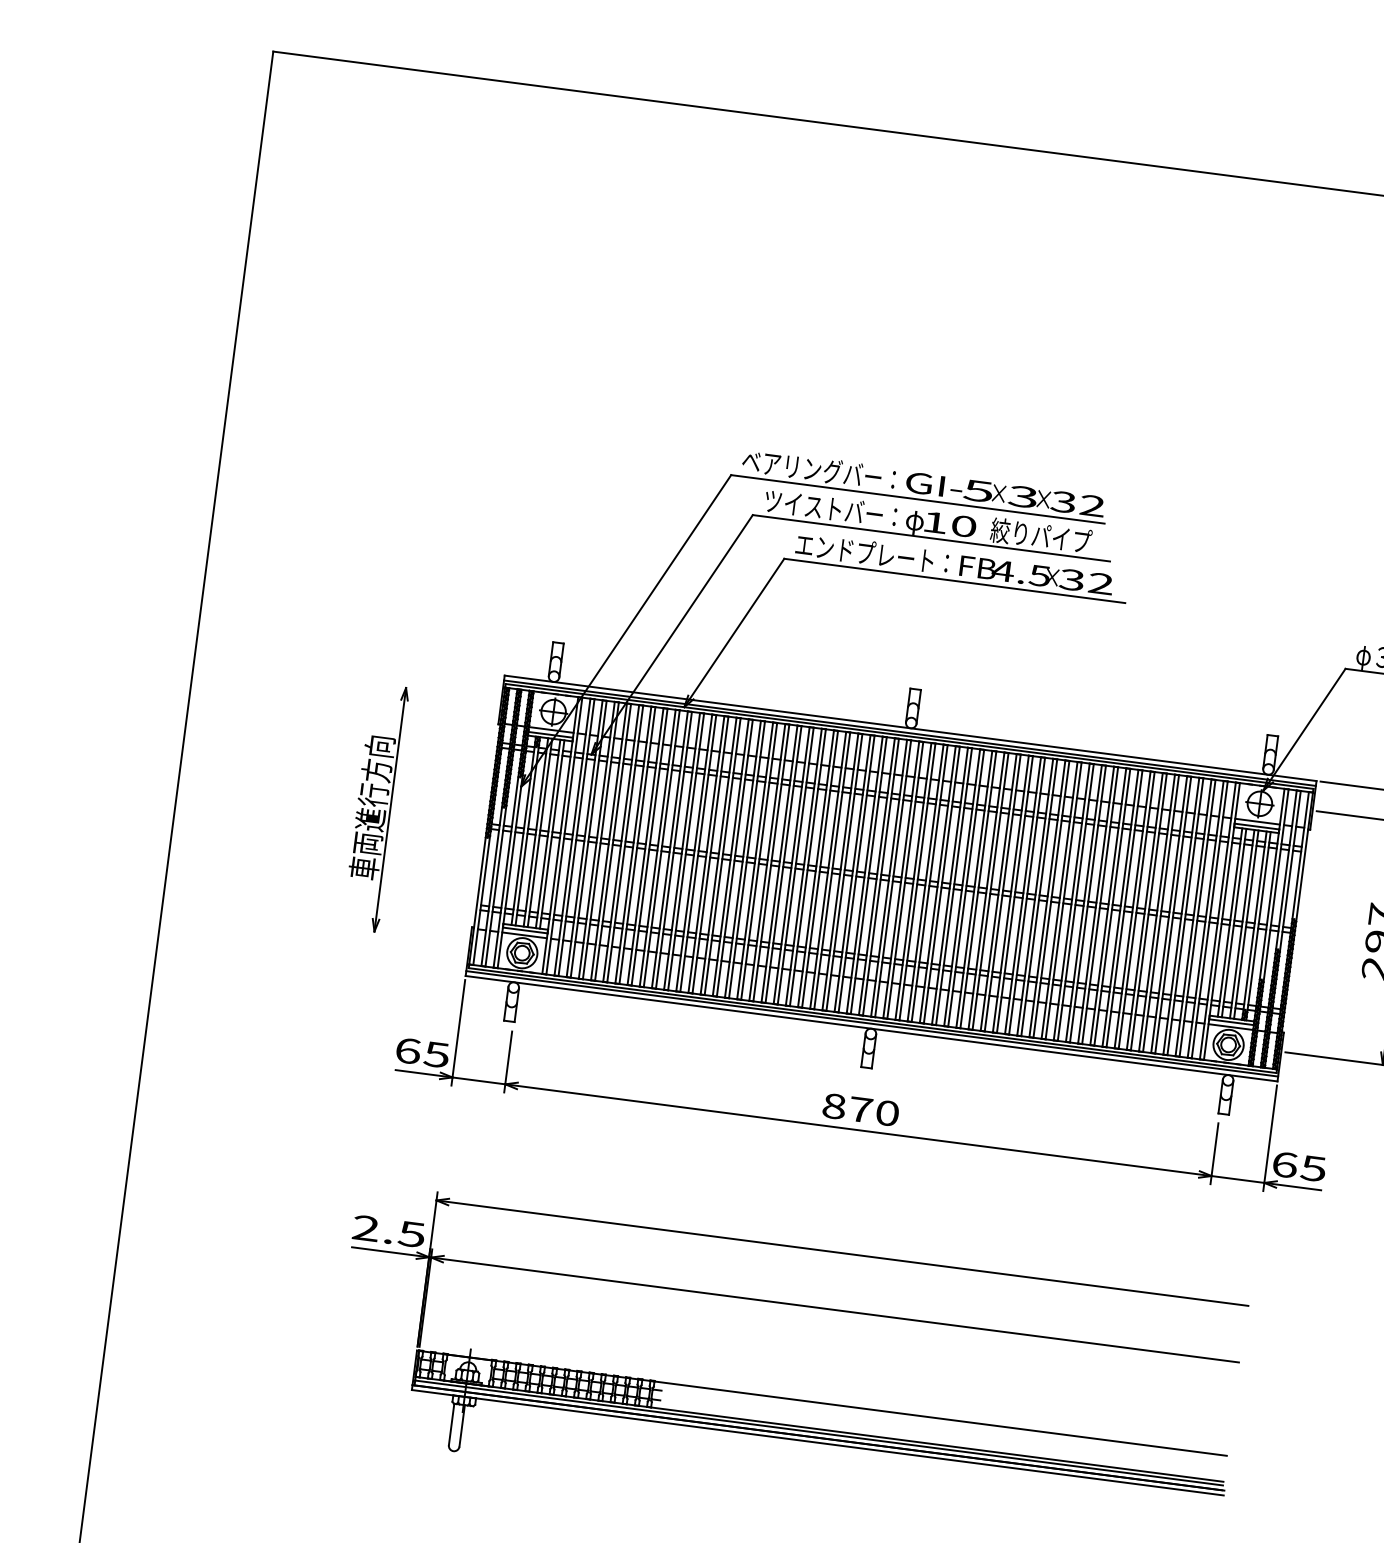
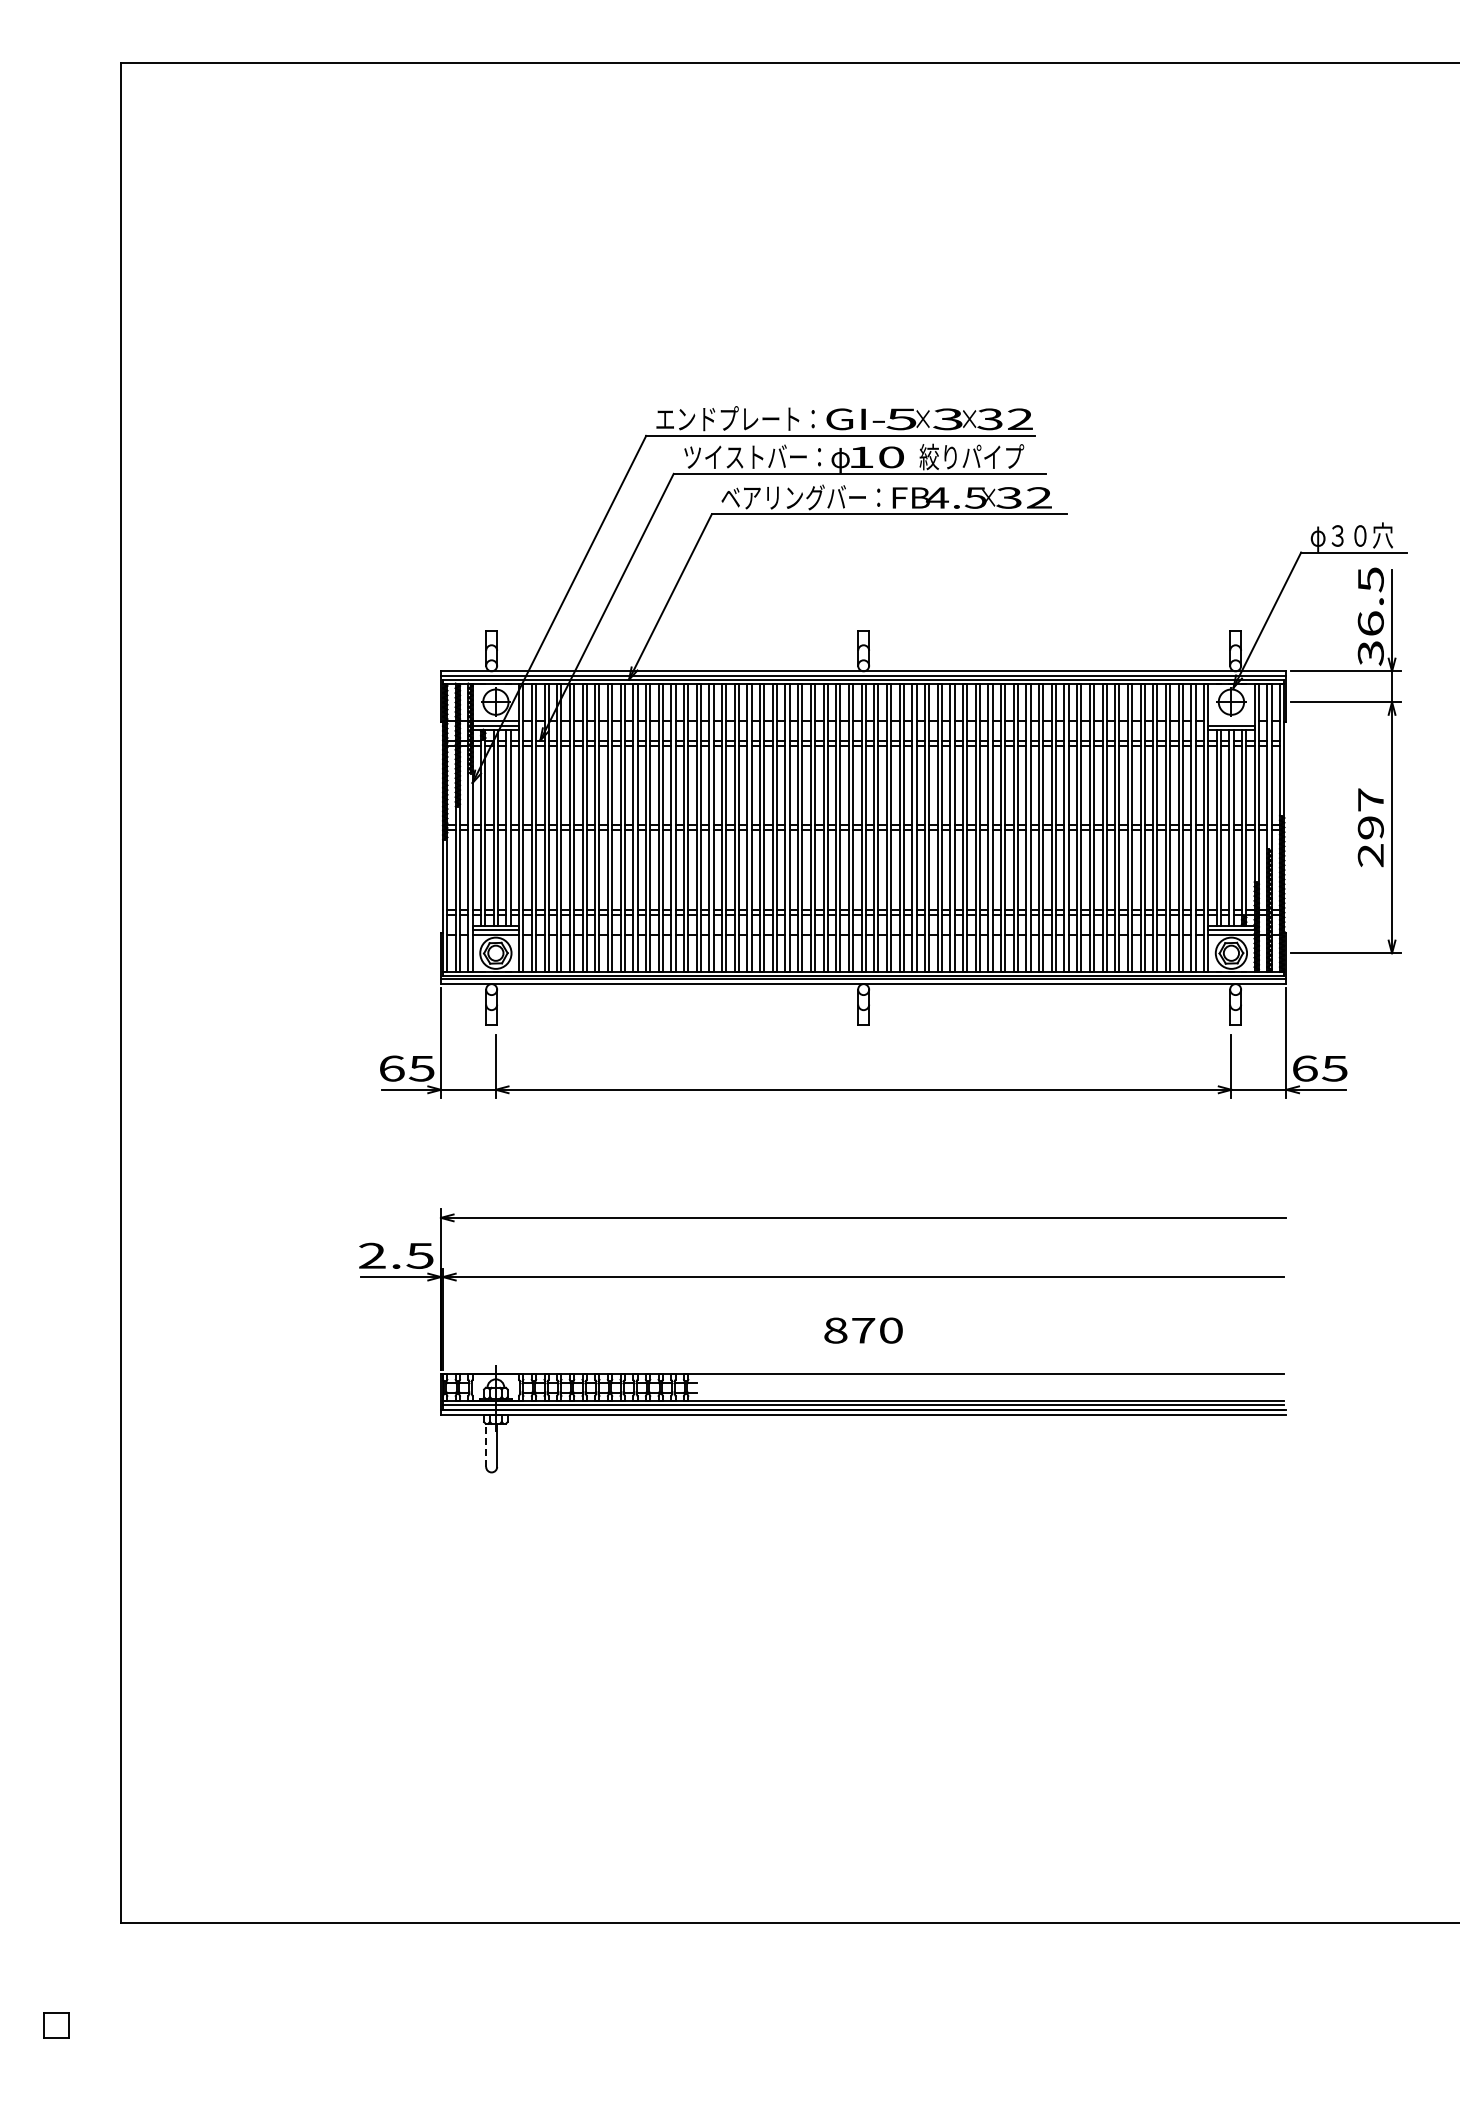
text: (812, 468) -> (728, 418), ベアリングバー： -> エンドプレート：
text: (864, 552) -> (793, 497), エンドプレート： -> ベアリングバー：
part: (374, 807) -> (325, 823), removed
line: (1257, 821) -> (1231, 720), removed
text: (860, 1109) -> (863, 1330), moved
line: (451, 1424) -> (486, 1445), solid -> dashed

